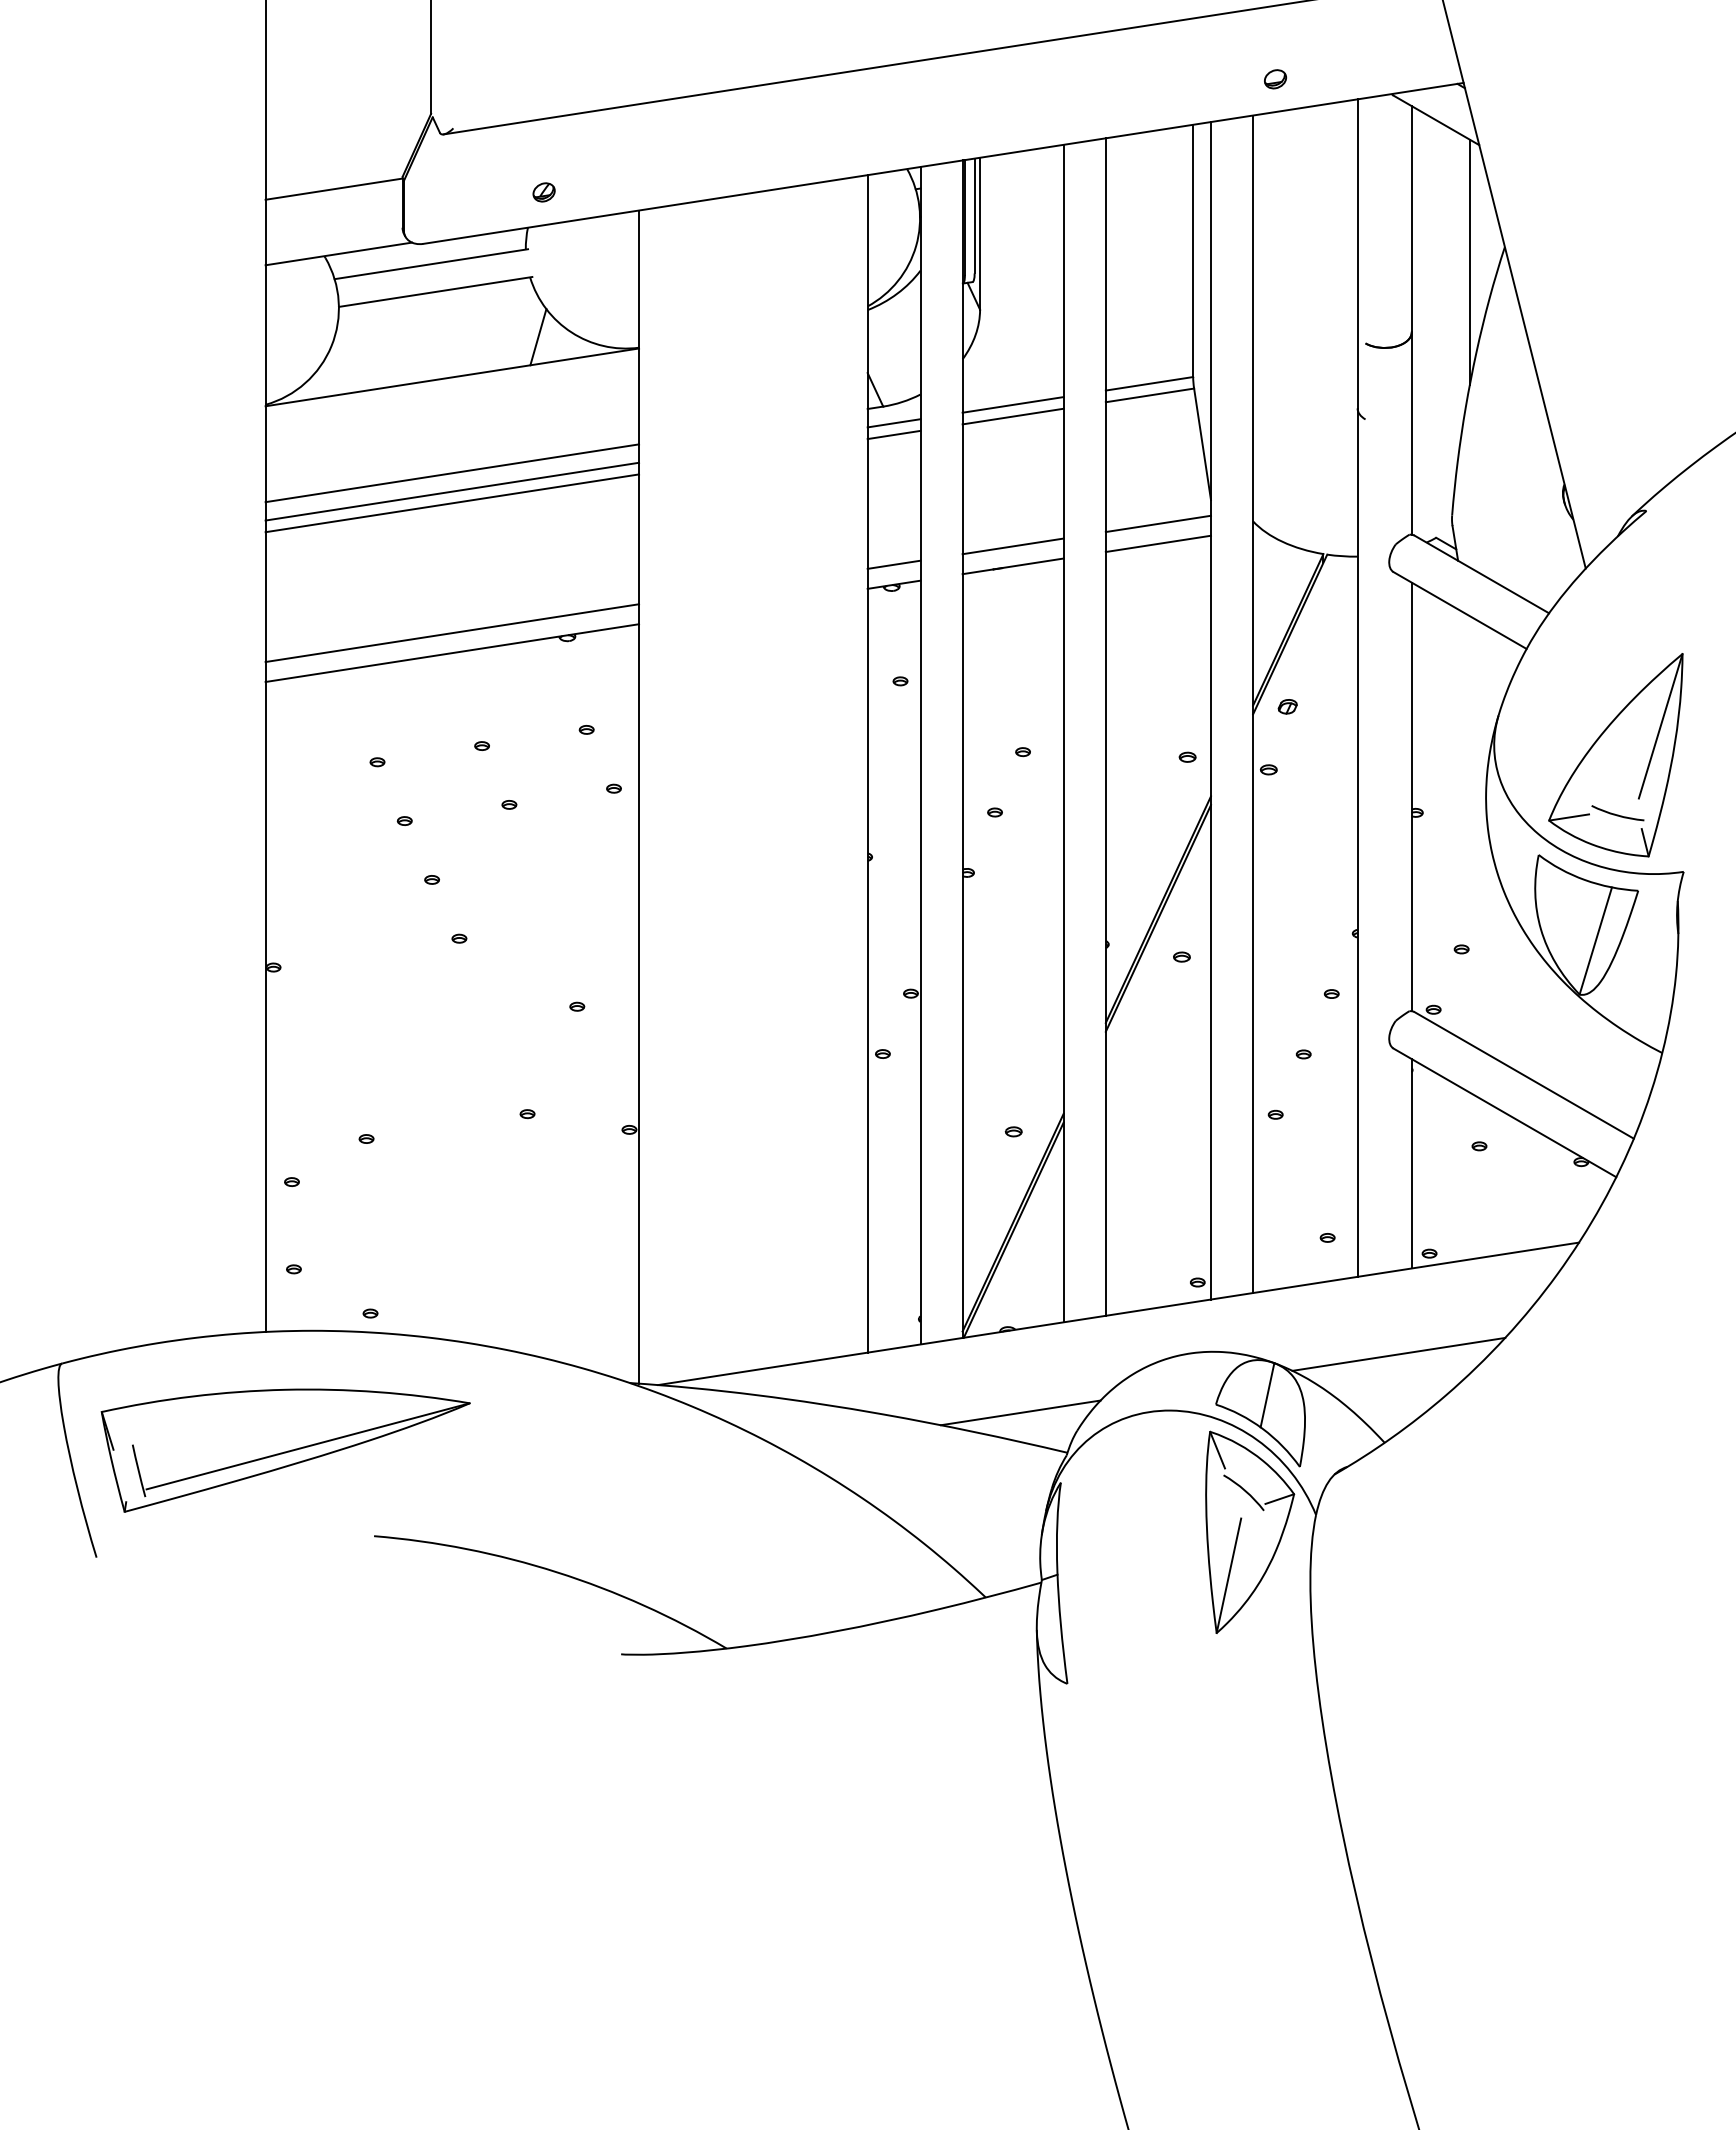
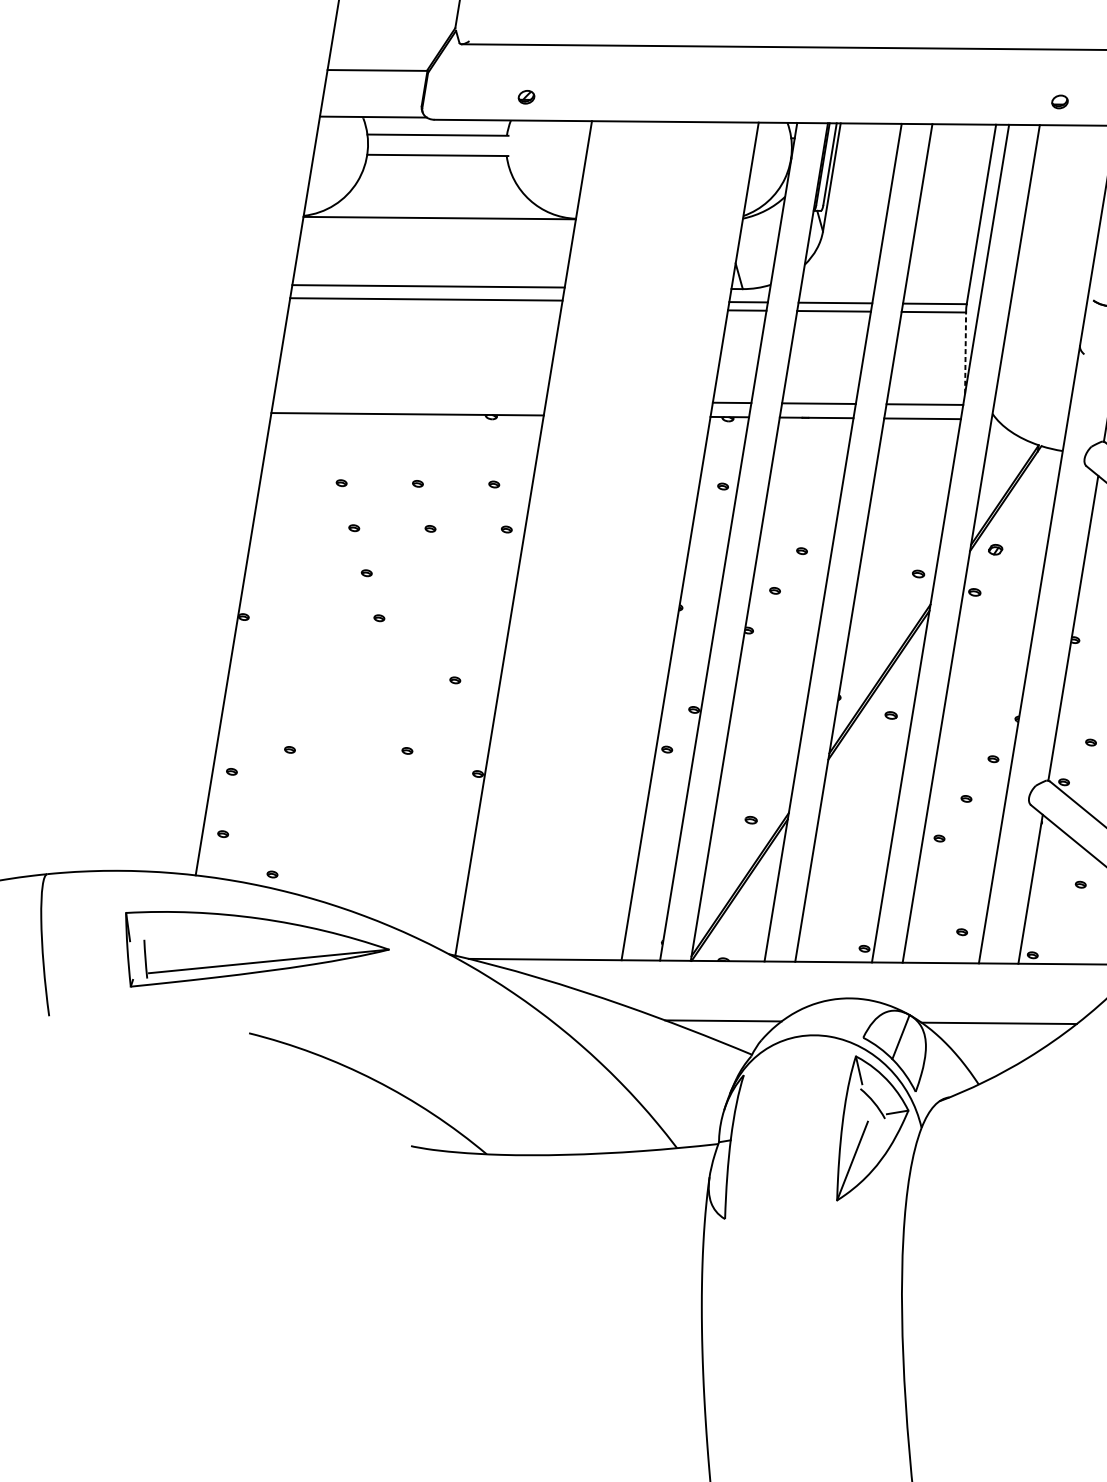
line: (538, 337) -> (505, 199), removed
line: (1202, 443) -> (965, 352), solid -> dashed
line: (452, 503) -> (425, 307), removed
line: (452, 633) -> (410, 400), removed
part: (285, 1450) -> (252, 961), moved

